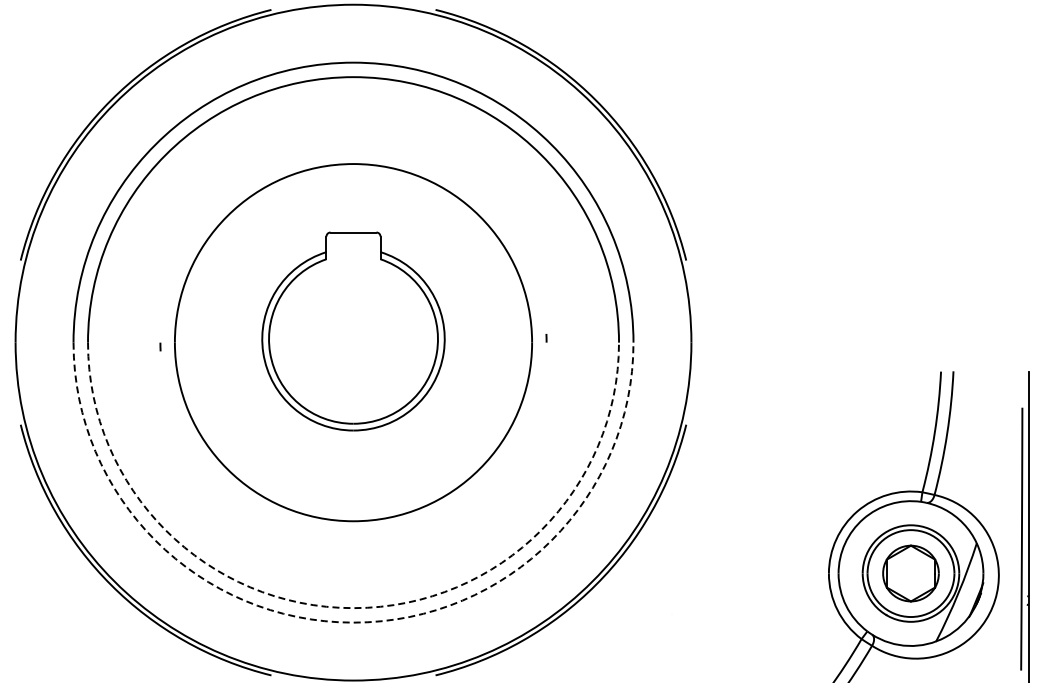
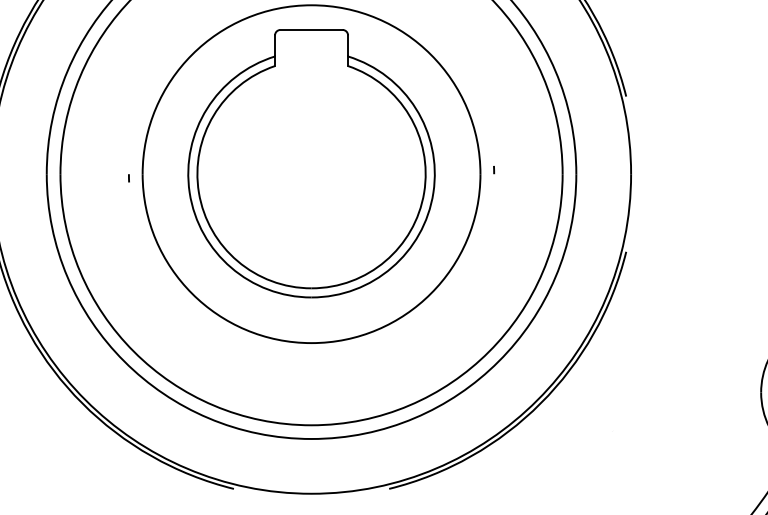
part: (353, 331) -> (311, 163), size x1.43
arc: (353, 608) -> (311, 425), dashed -> solid
arc: (353, 622) -> (311, 438), dashed -> solid

